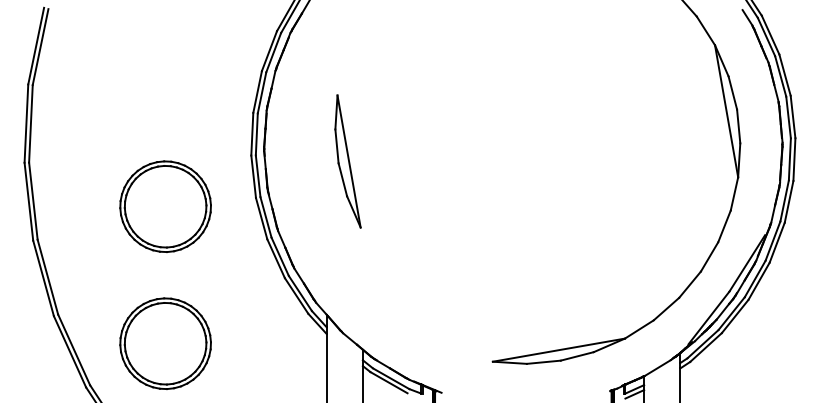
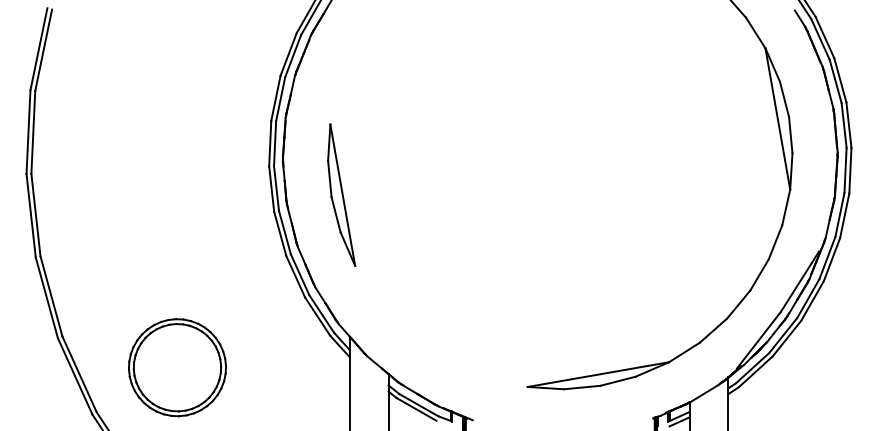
part: (347, 161) -> (341, 195), moved
part: (165, 206) -> (177, 220), removed

